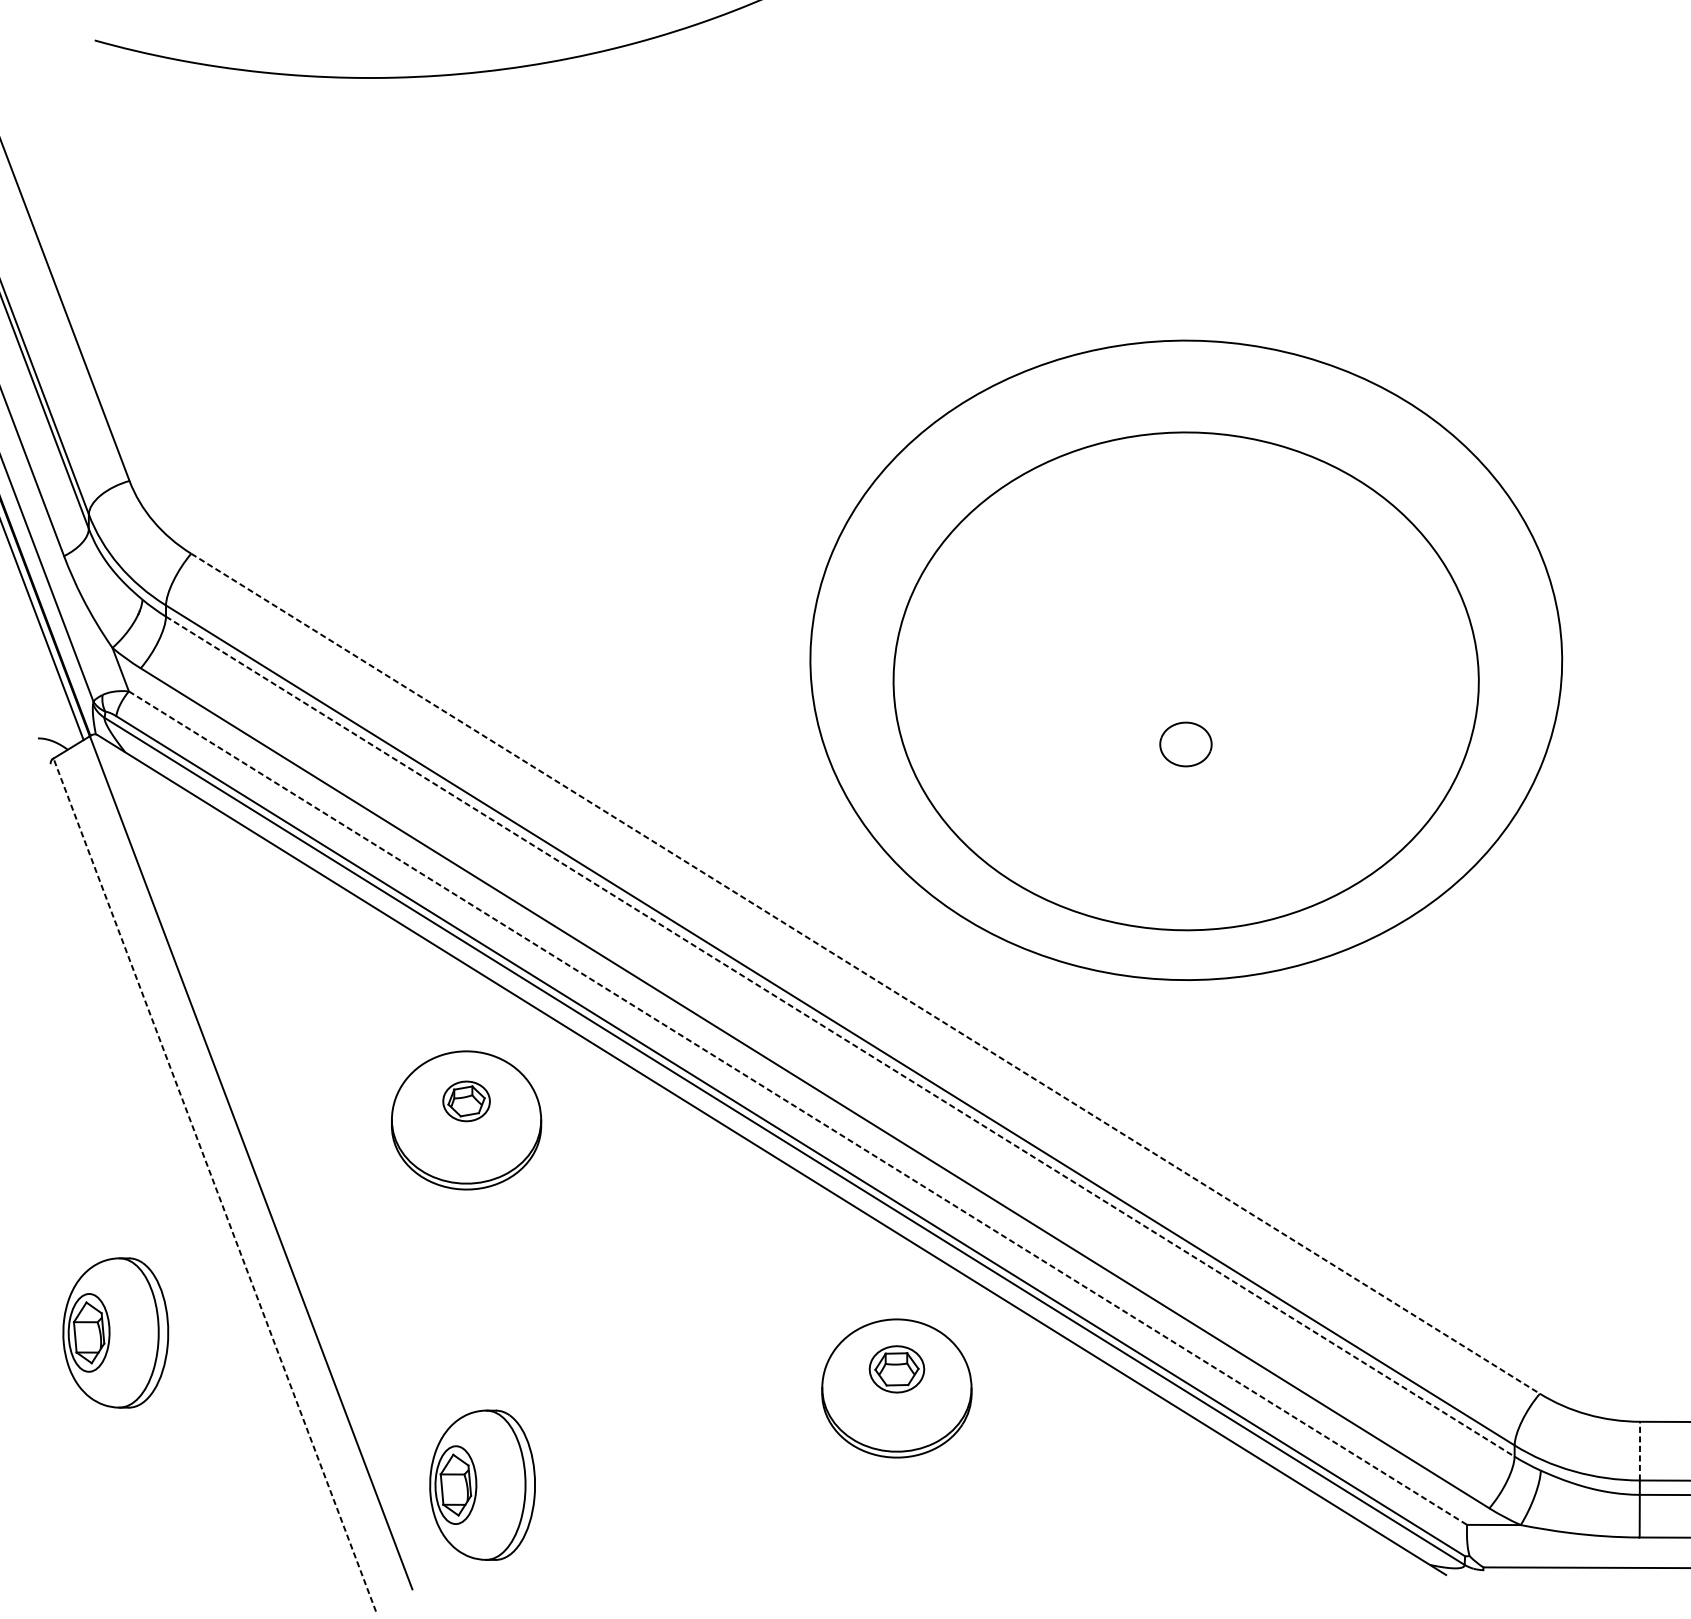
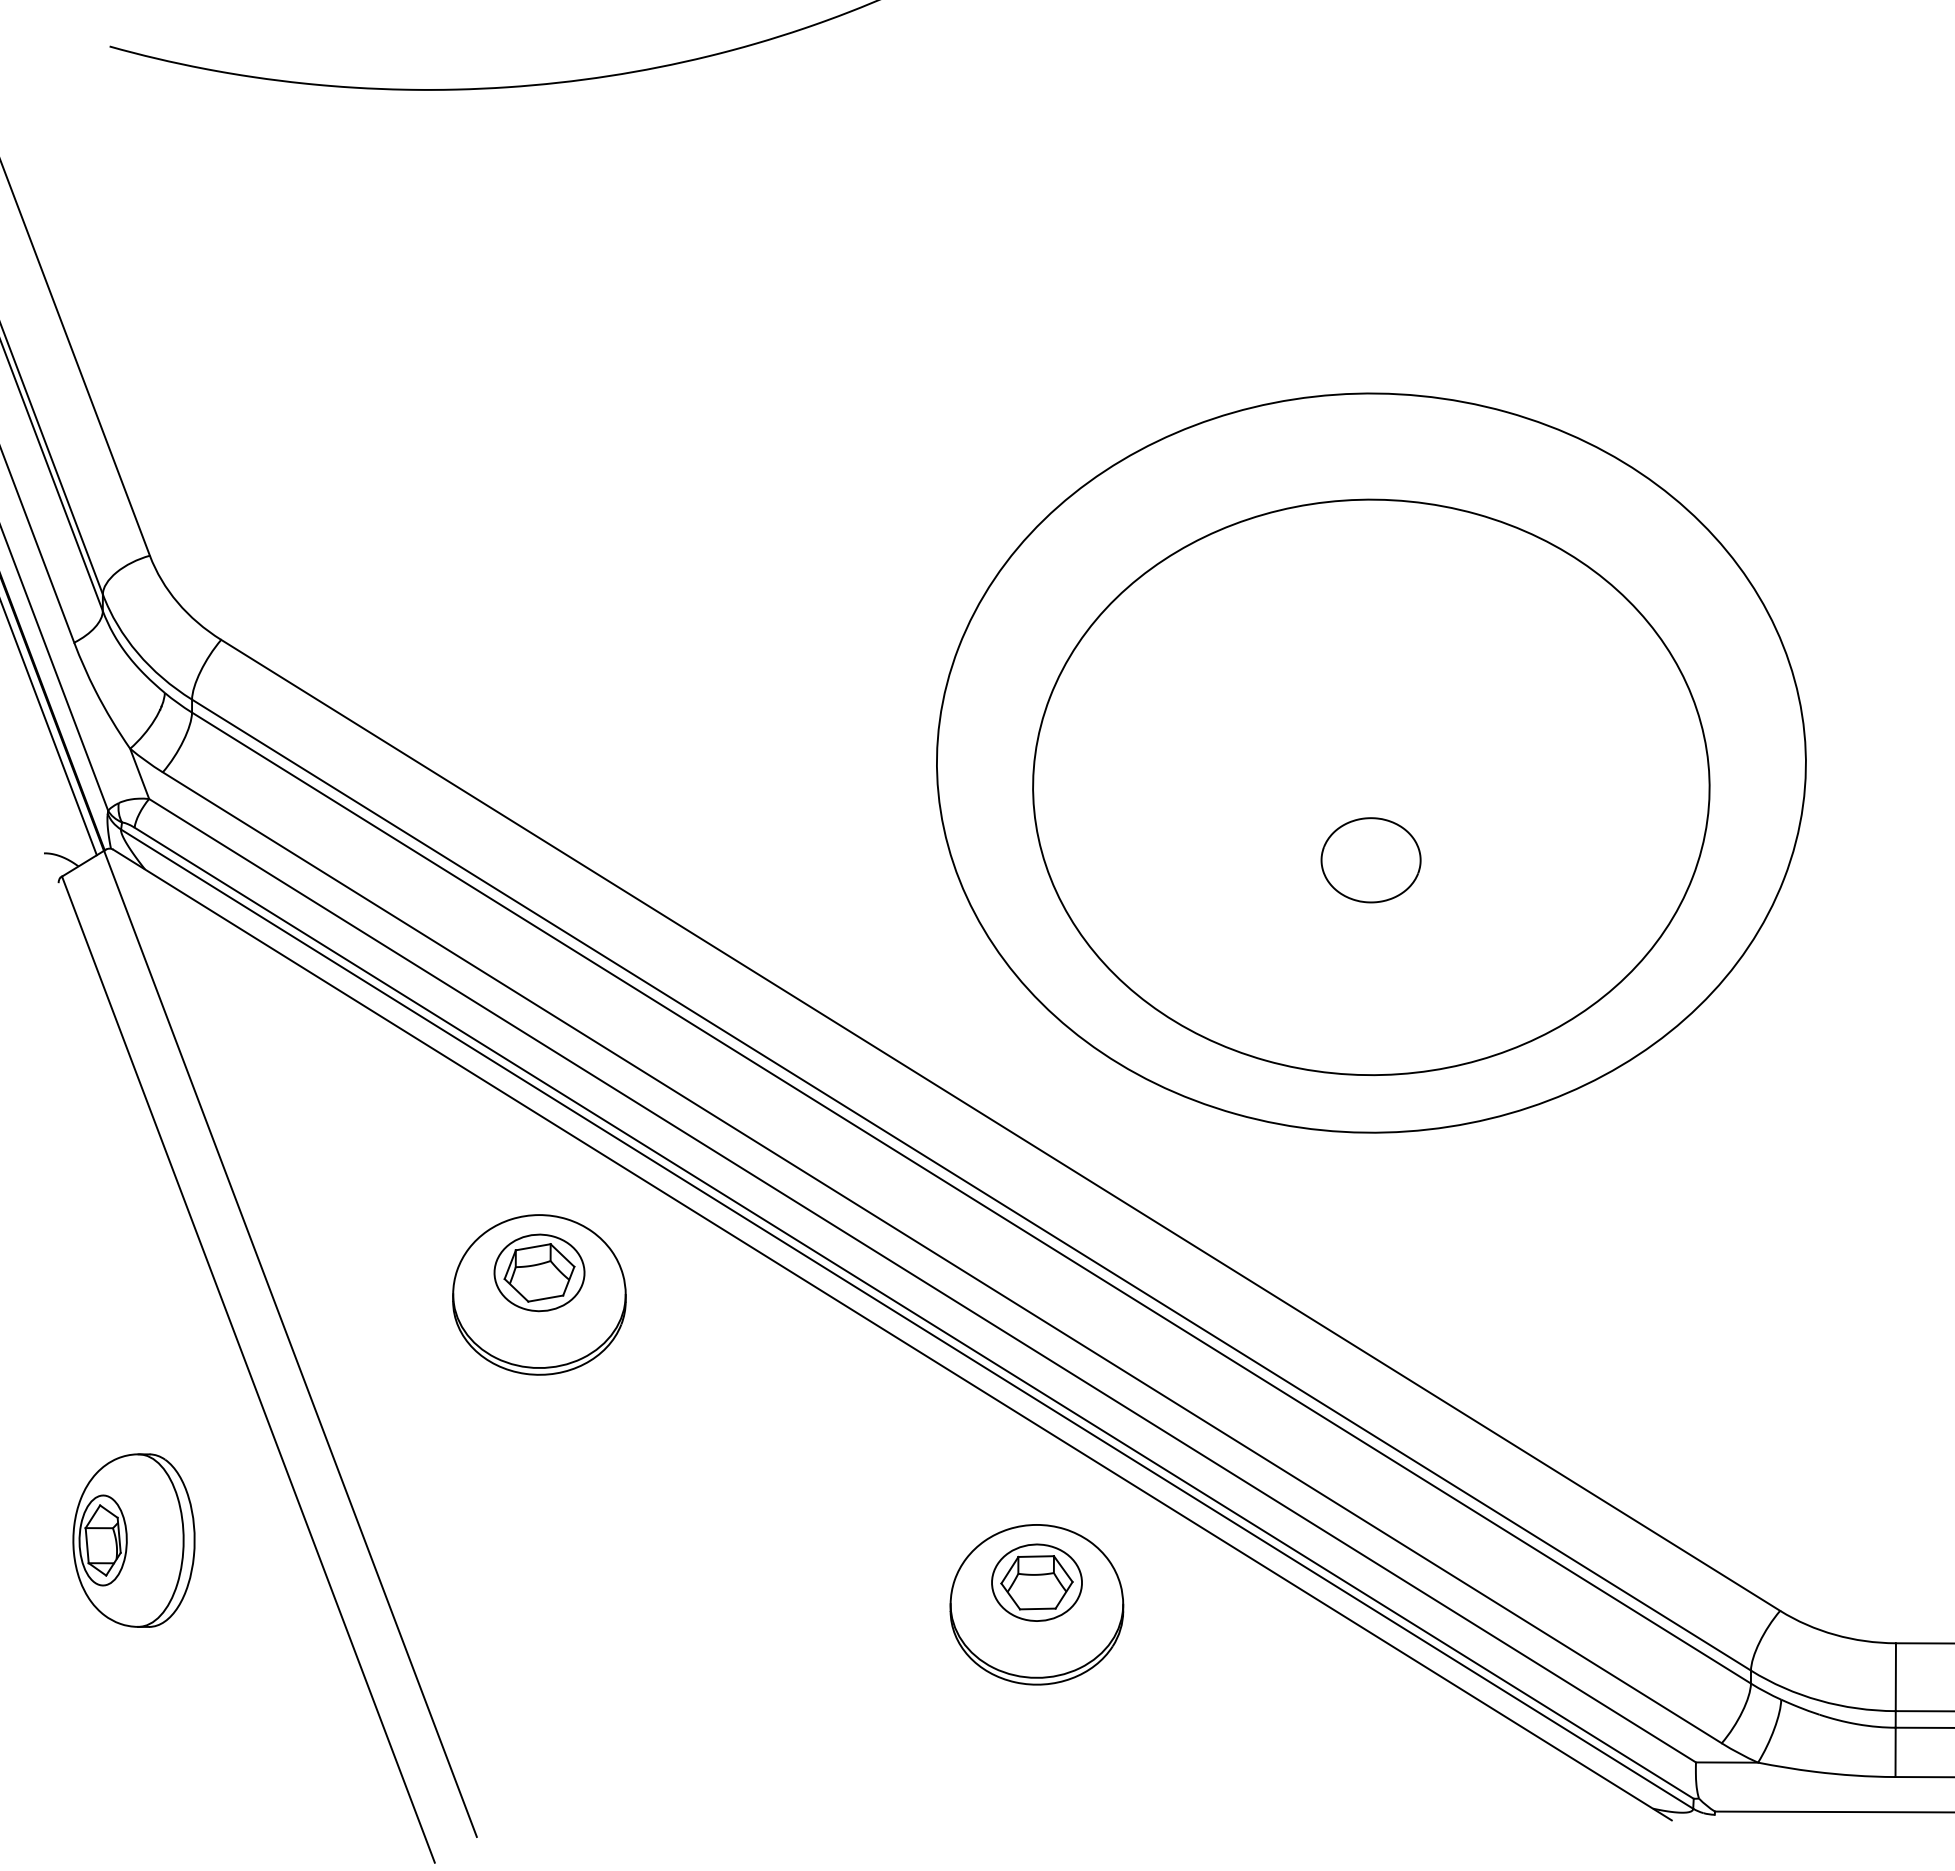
part: (1185, 744) -> (1370, 860), size x1.67
line: (866, 973) -> (1001, 1125), dashed -> solid
line: (840, 1037) -> (971, 1198), dashed -> solid
part: (466, 1101) -> (539, 1272), size x1.67
line: (798, 1108) -> (923, 1281), dashed -> solid
line: (214, 1184) -> (248, 1369), dashed -> solid
part: (896, 1369) -> (1036, 1582), size x1.43
line: (1639, 1451) -> (1895, 1677), dashed -> solid
part: (482, 1485) -> (557, 1716), removed

